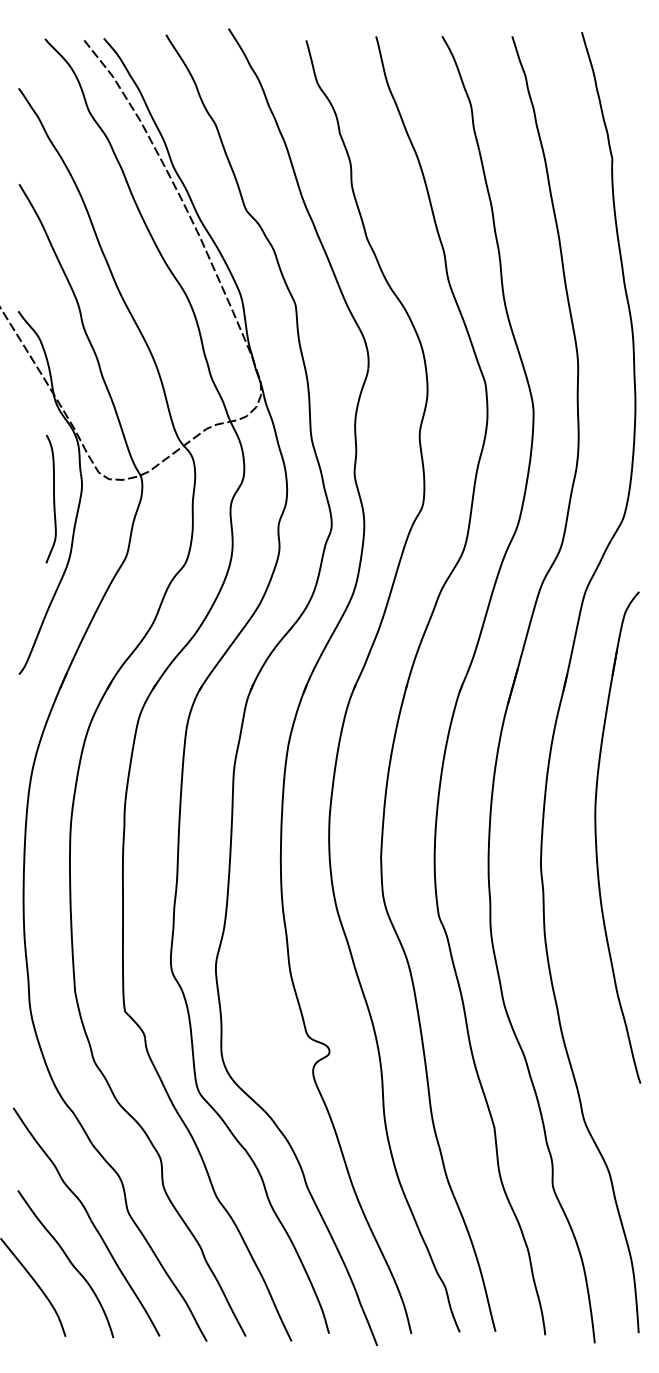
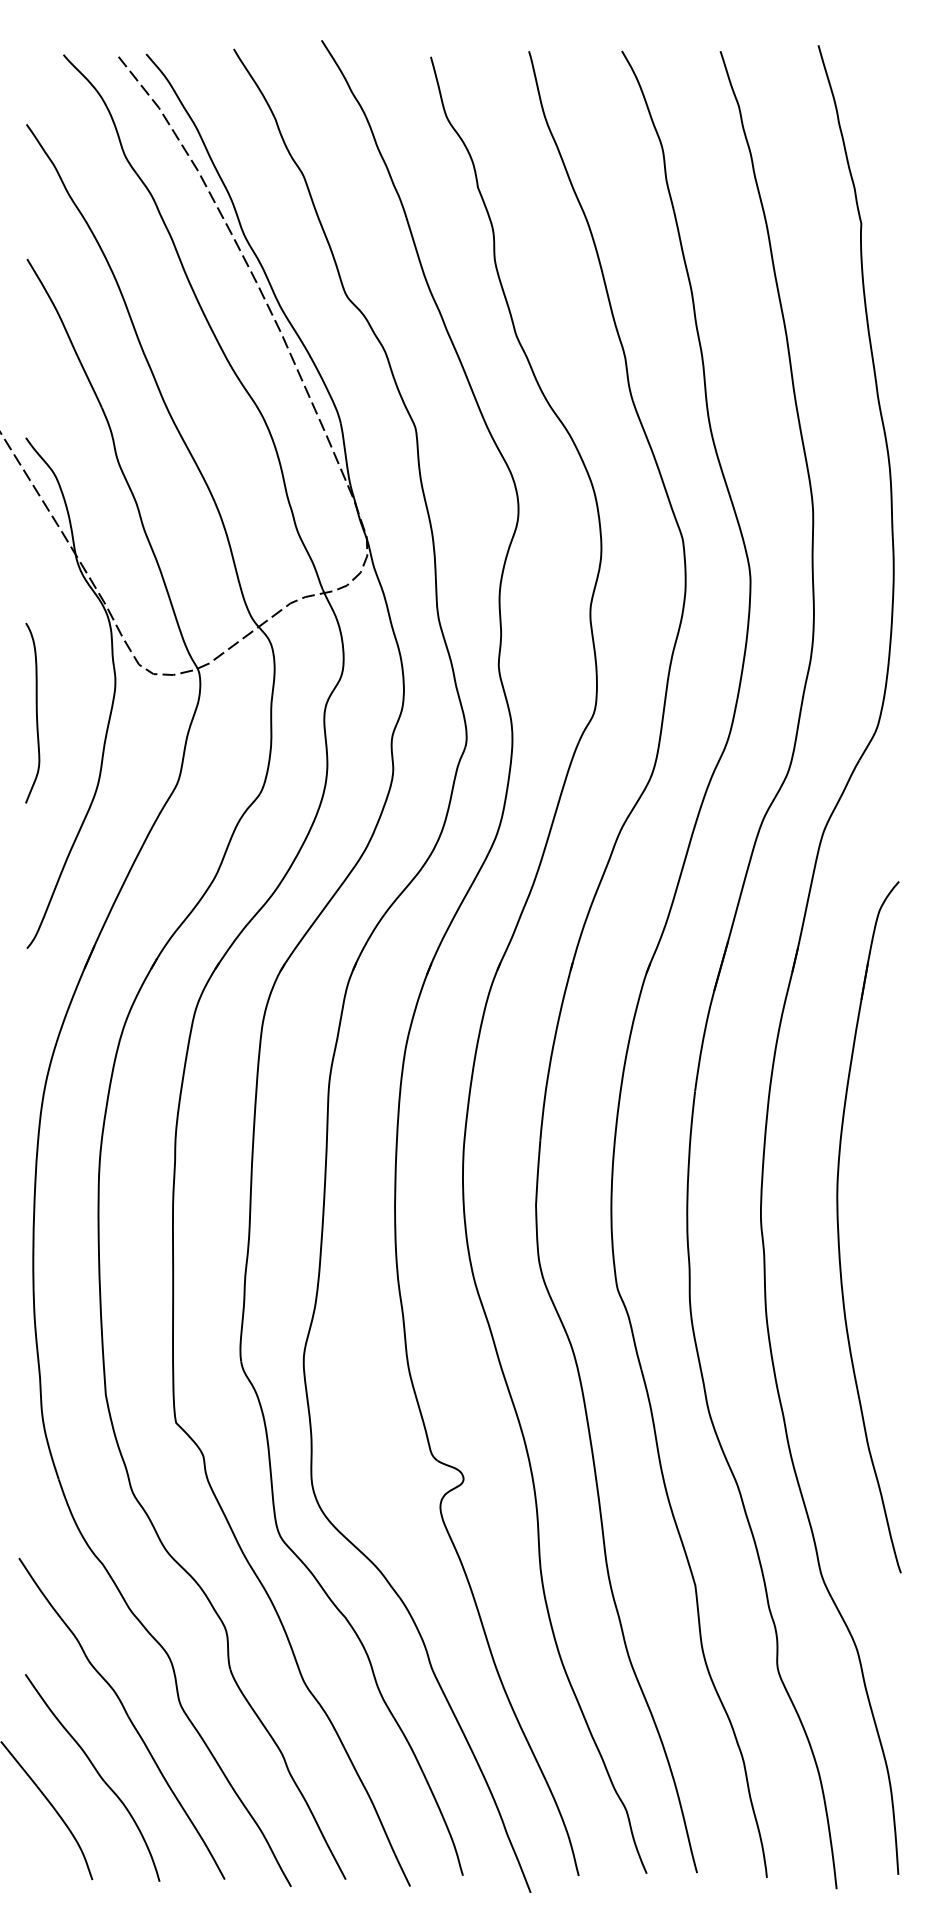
curve: (53, 498) -> (35, 712), moved
part: (596, 837) -> (838, 1227), moved

